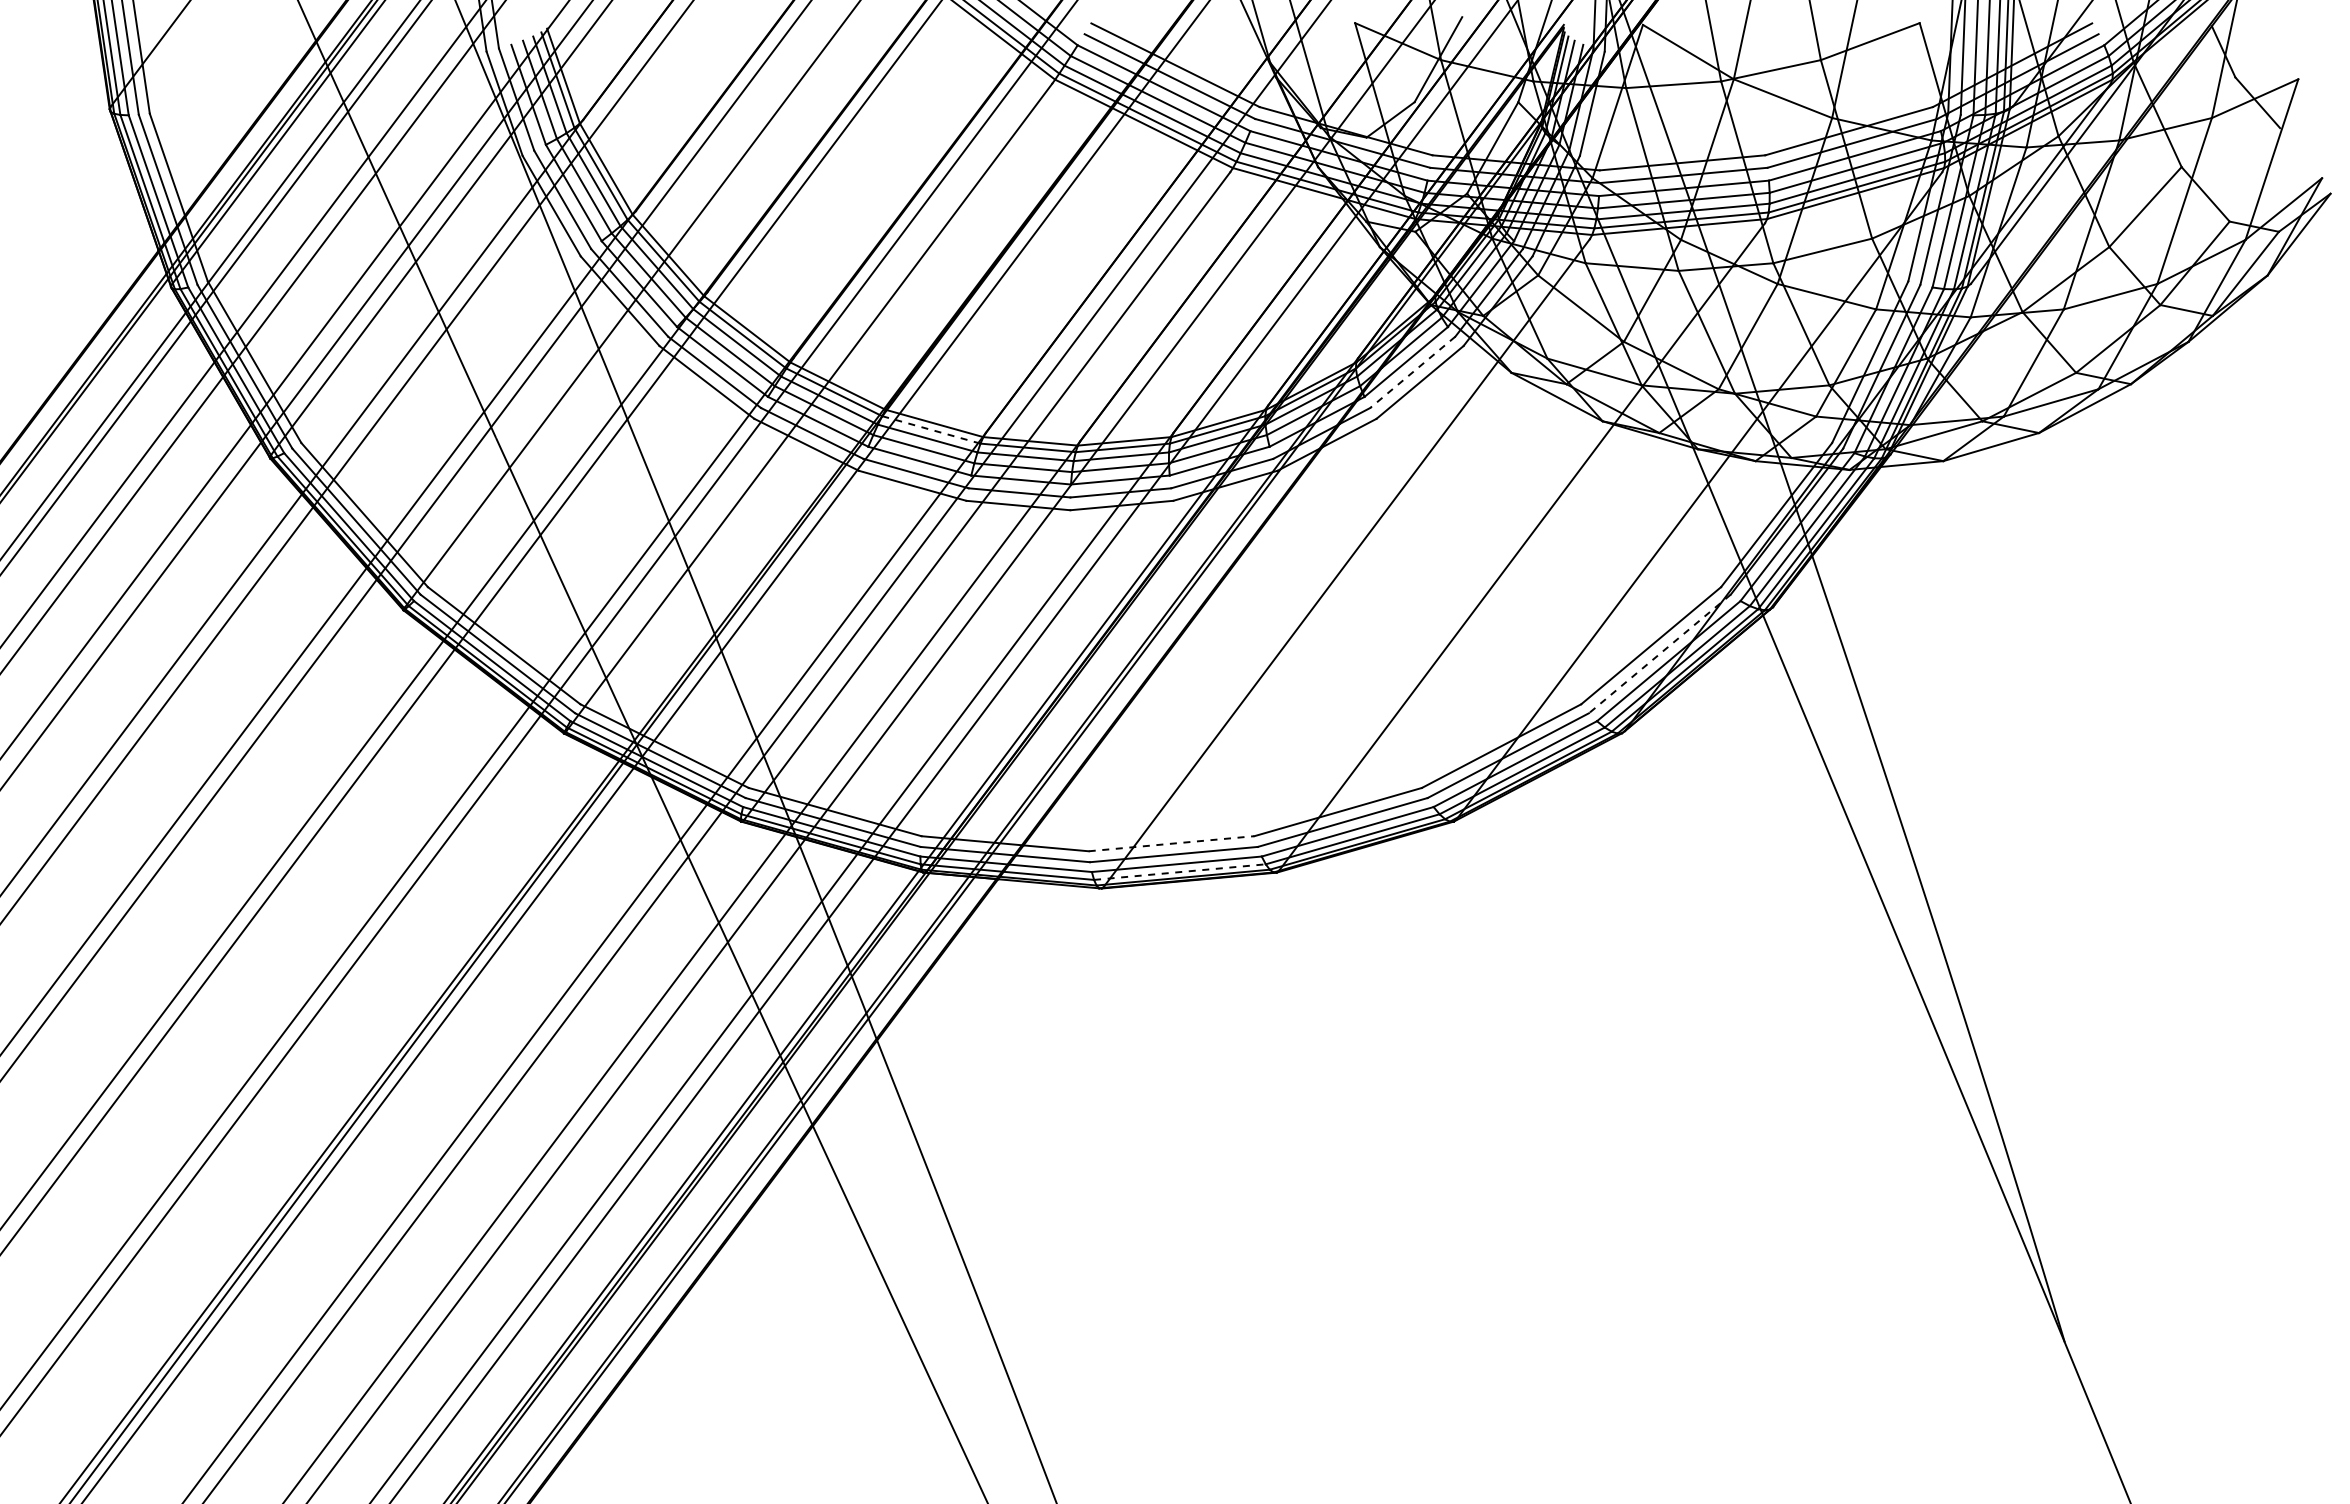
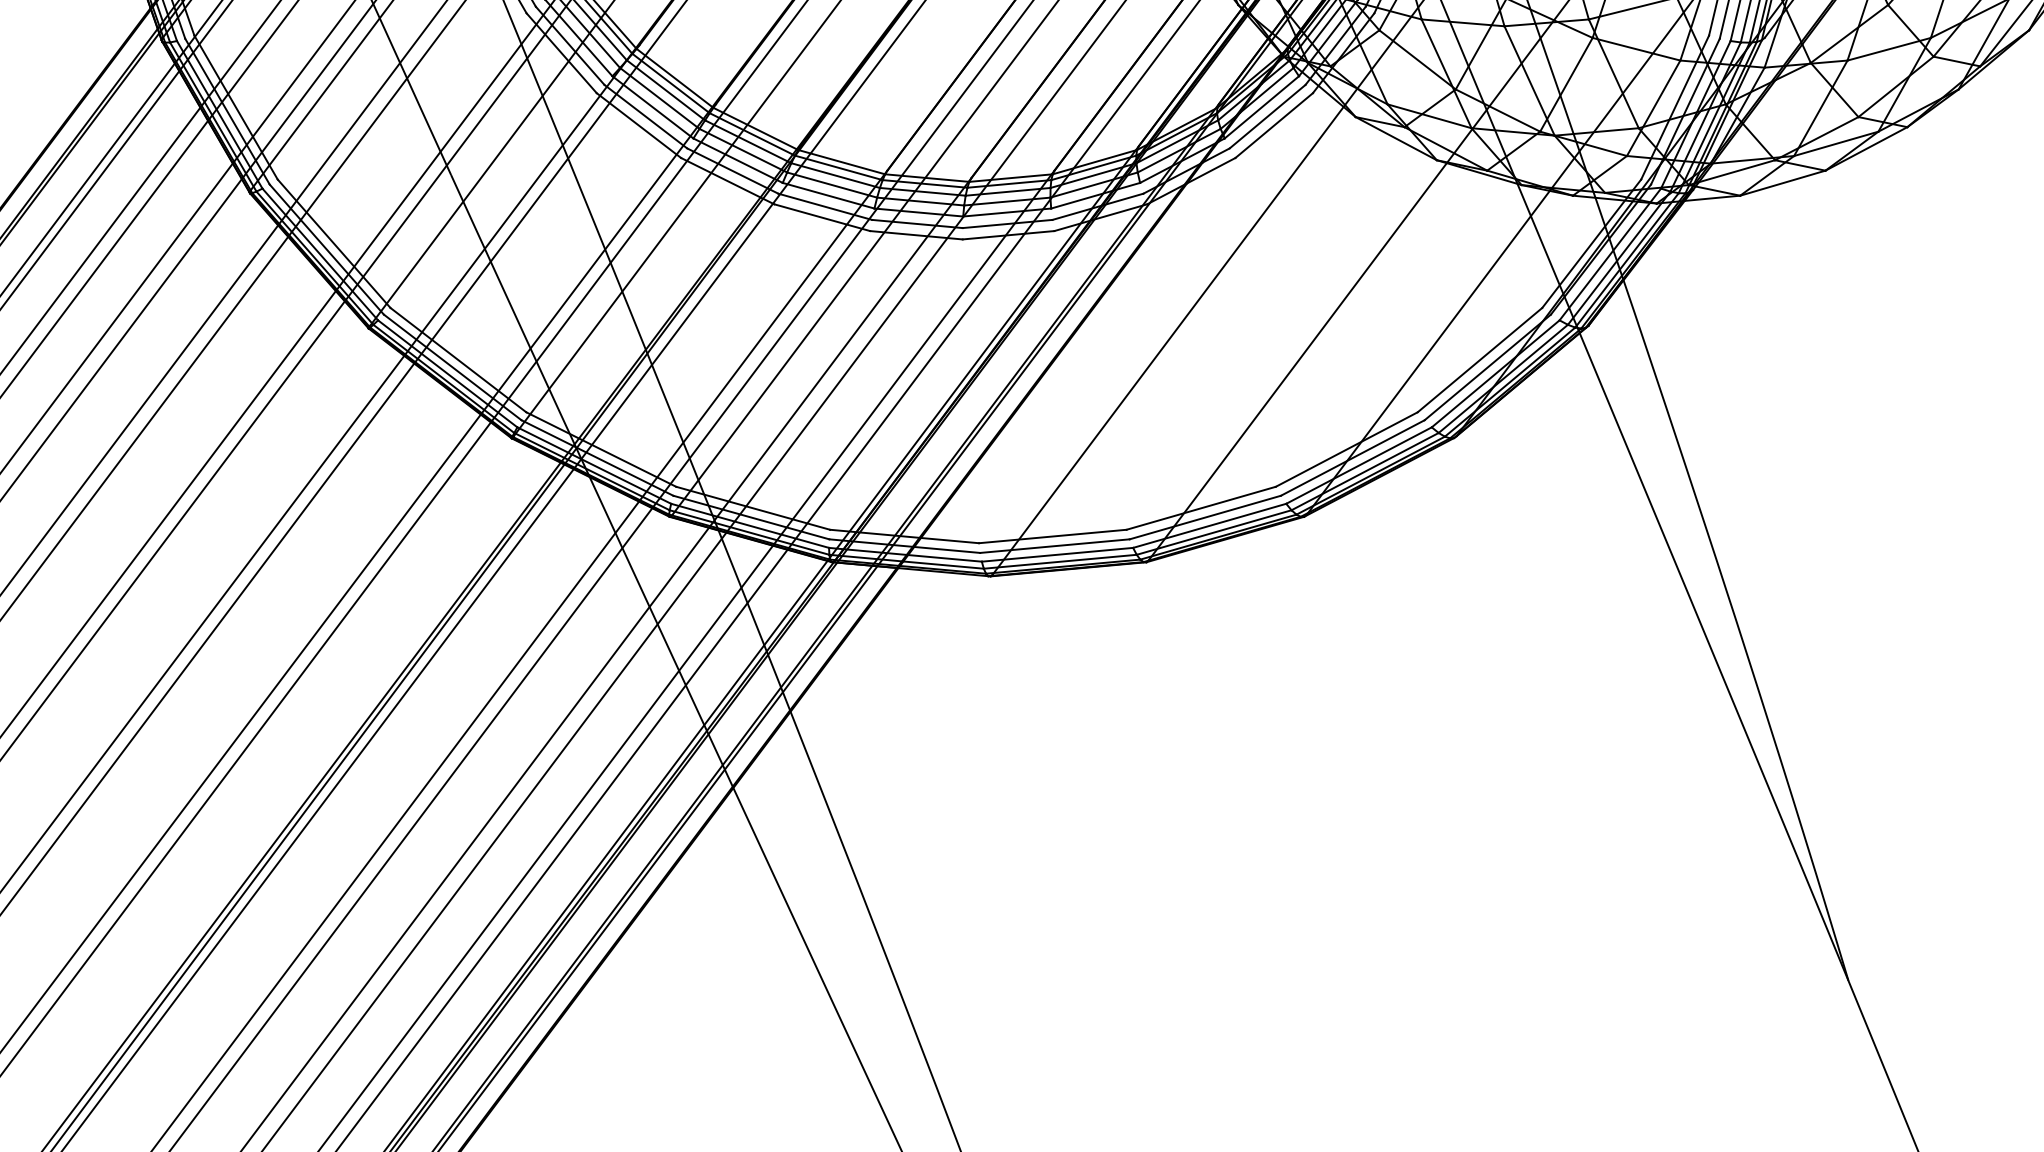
line: (1412, 372) -> (1267, 116), dashed -> solid
line: (930, 429) -> (838, 167), dashed -> solid
line: (1659, 654) -> (1487, 367), dashed -> solid
line: (1172, 843) -> (1053, 536), dashed -> solid
line: (1180, 872) -> (1060, 562), dashed -> solid

